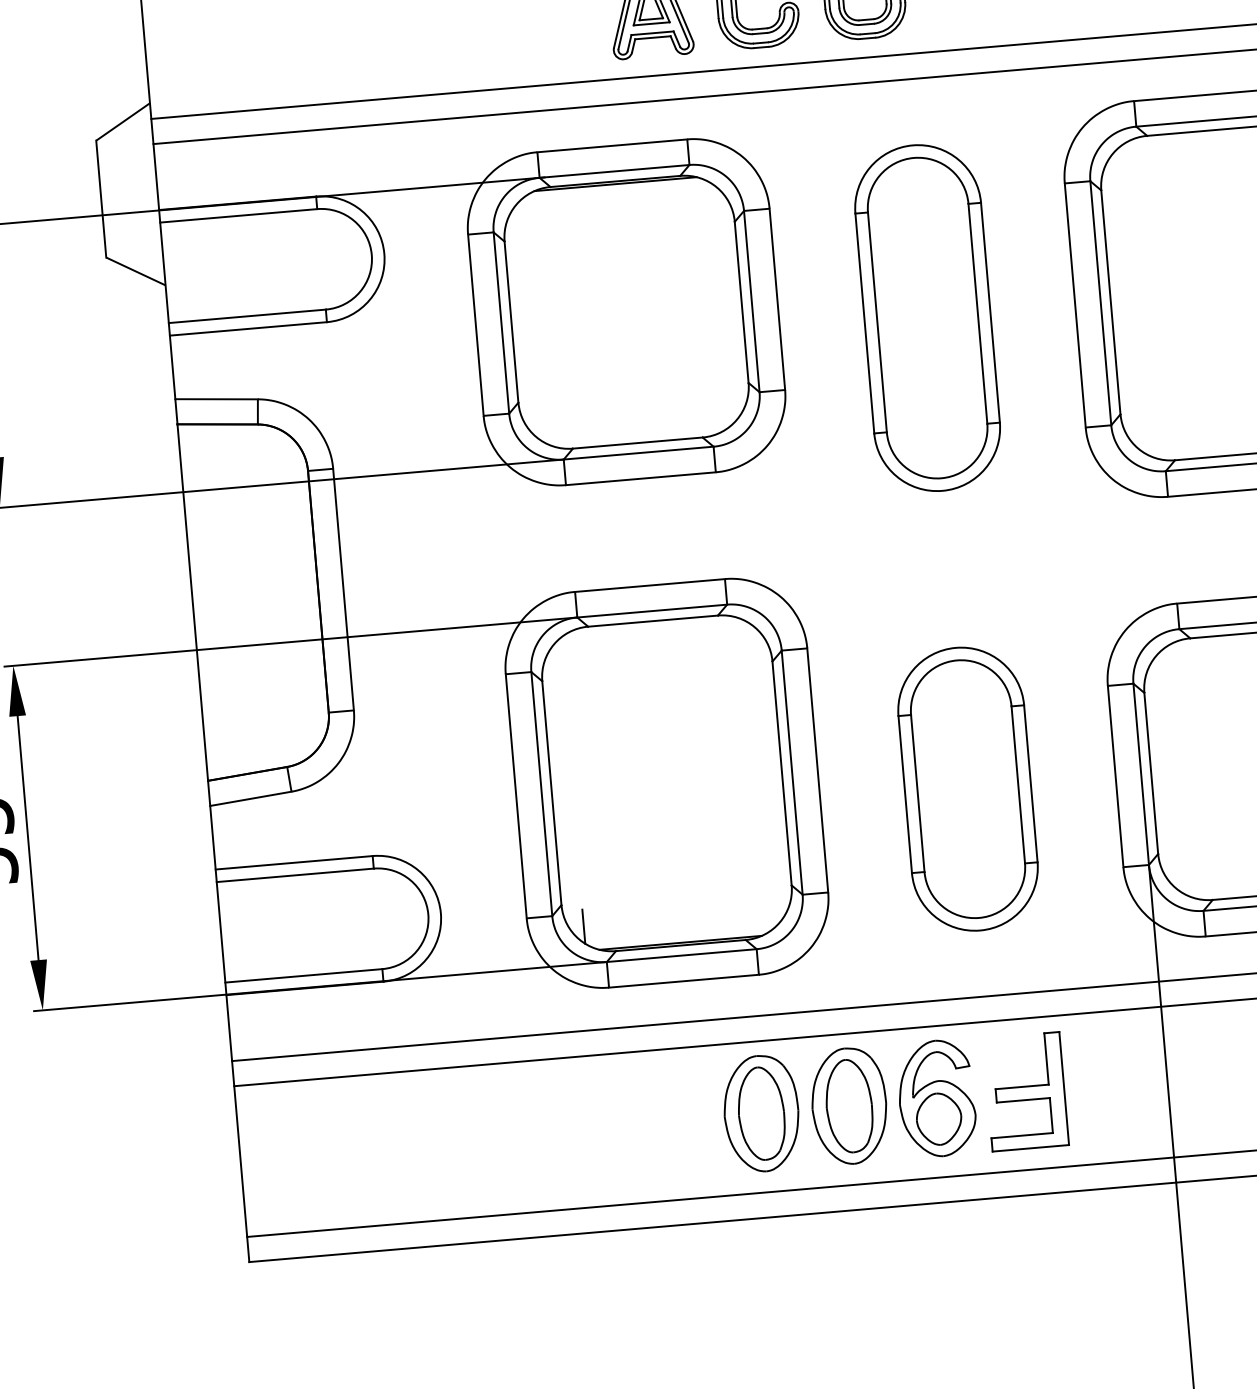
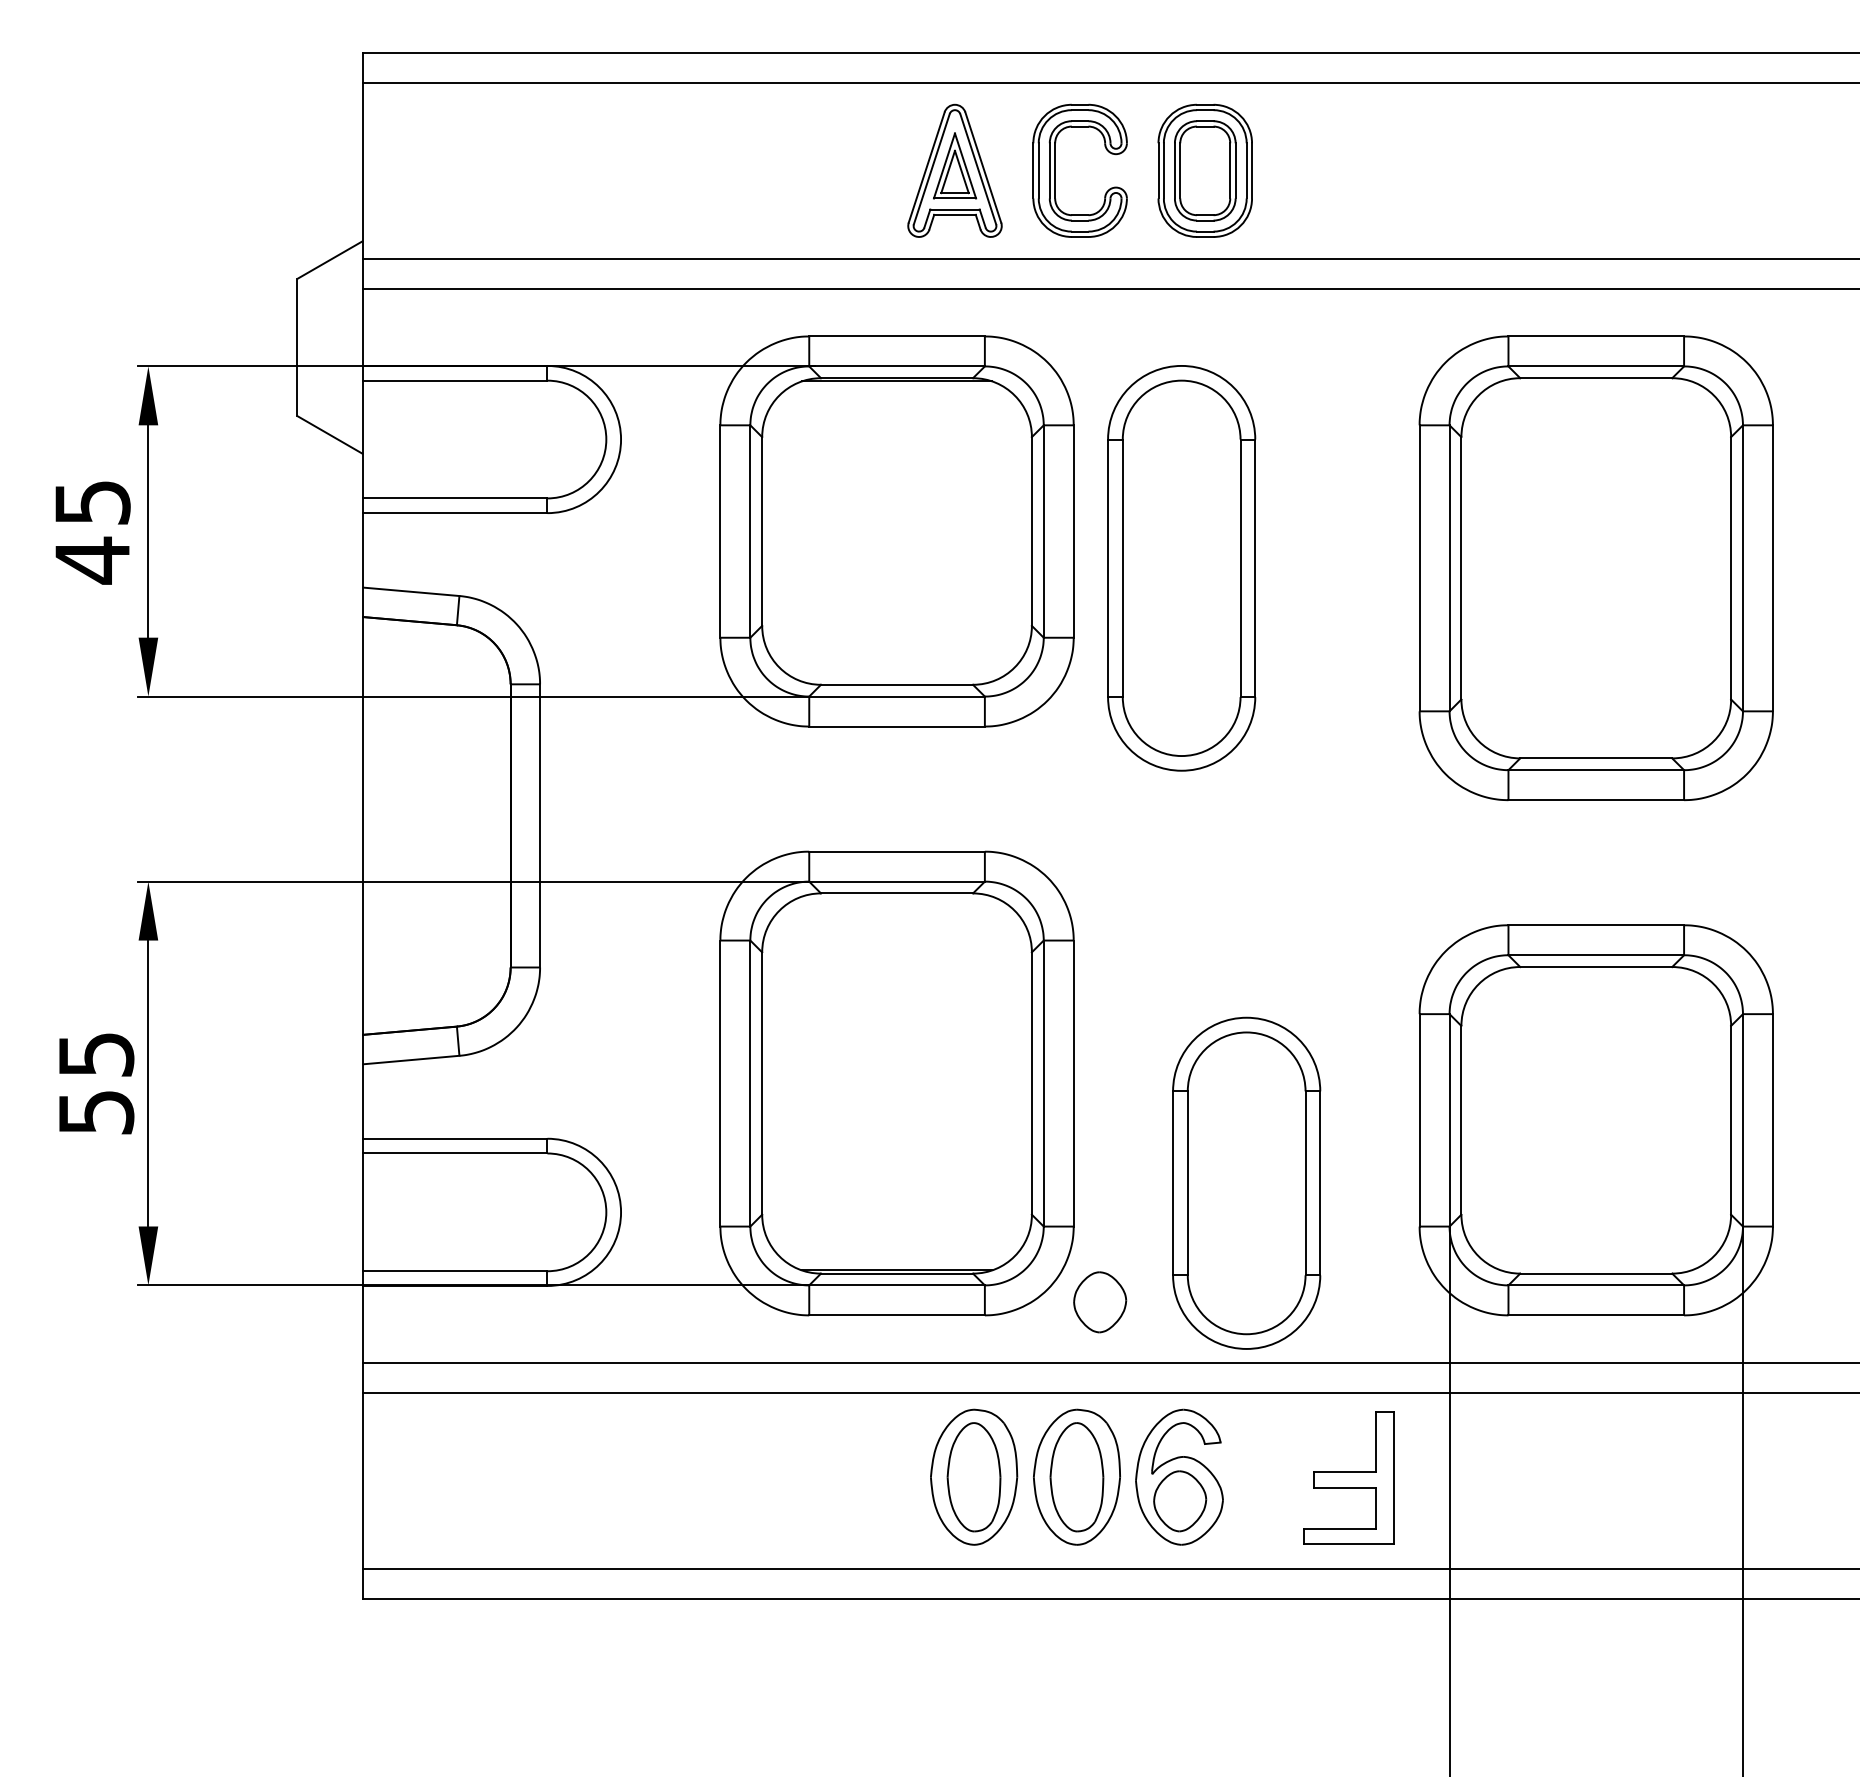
part: (927, 318) -> (1181, 568), moved
part: (967, 788) -> (1246, 1182), moved
line: (584, 927) -> (786, 1242), removed
part: (856, 955) -> (1100, 1302), added
part: (1025, 1091) -> (1348, 1477), moved

